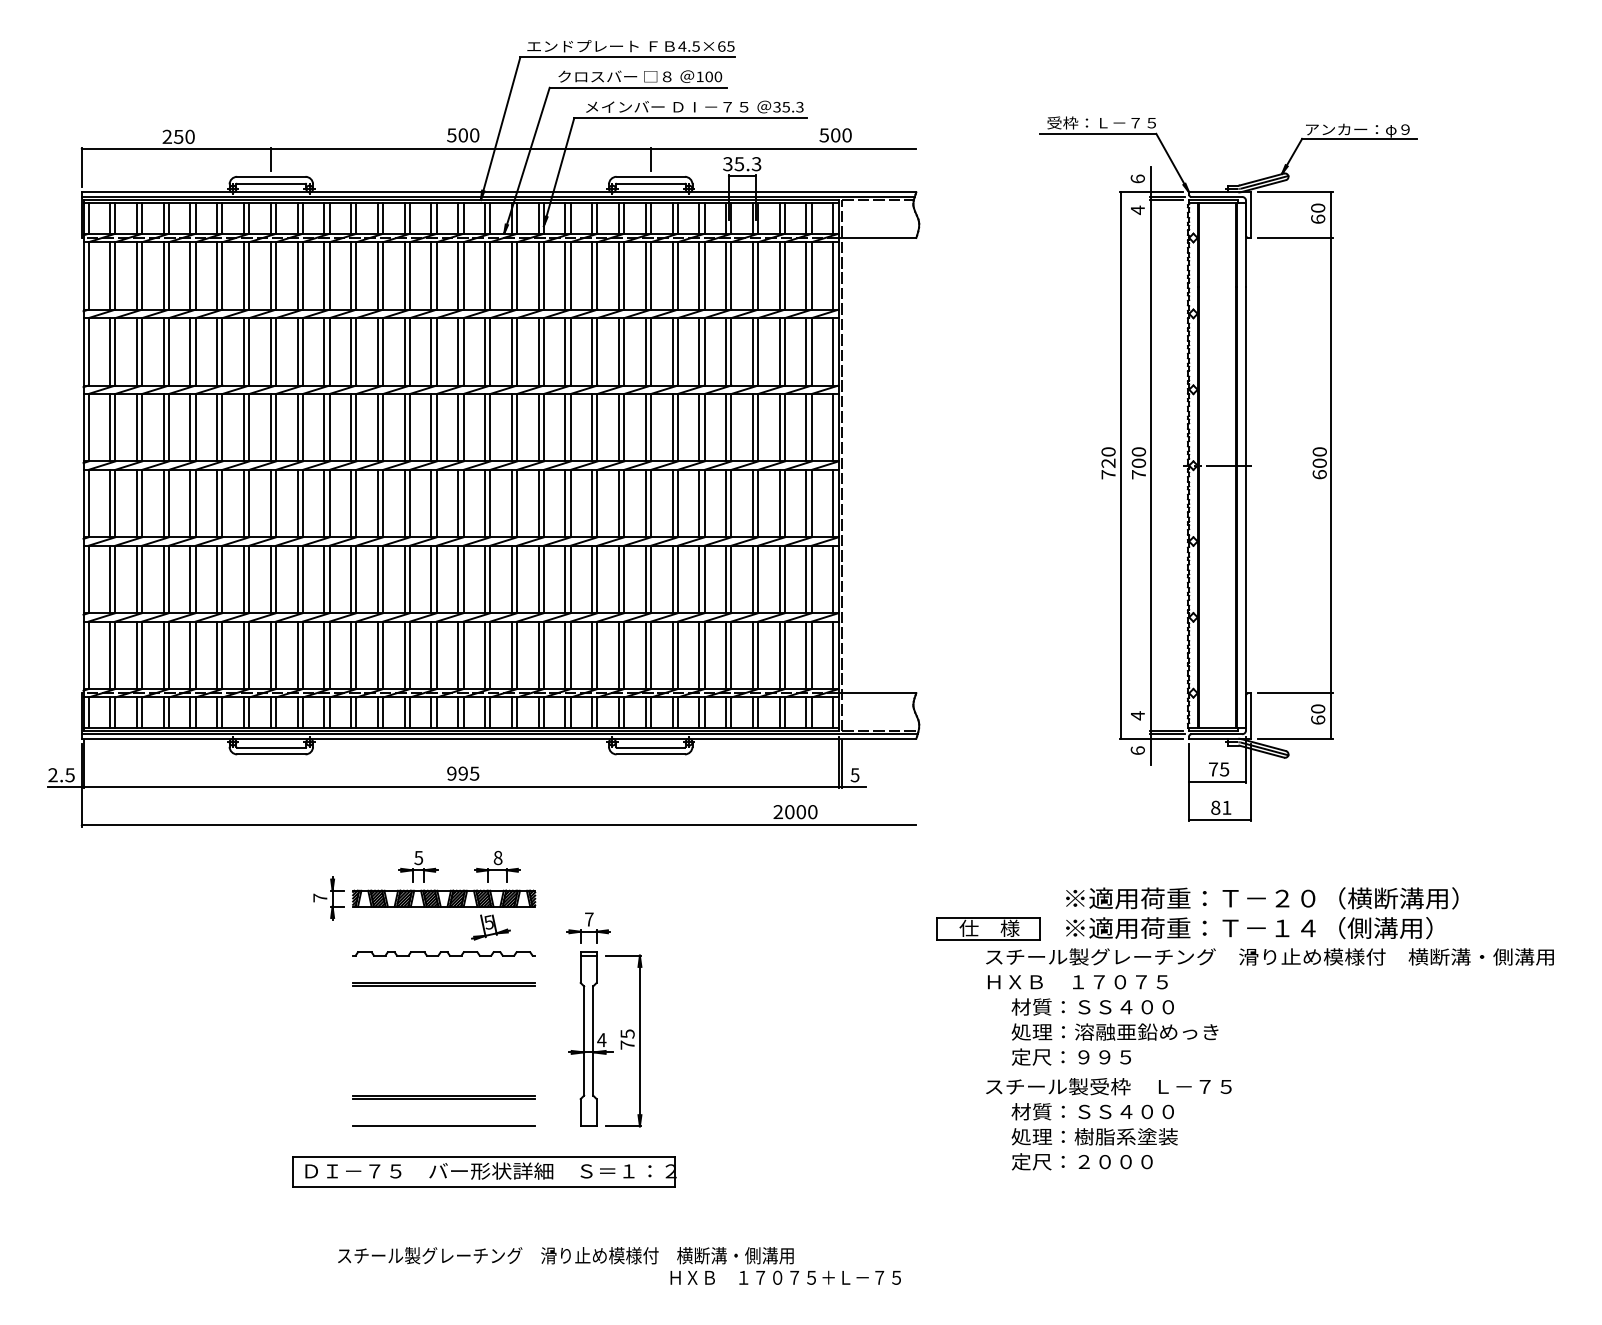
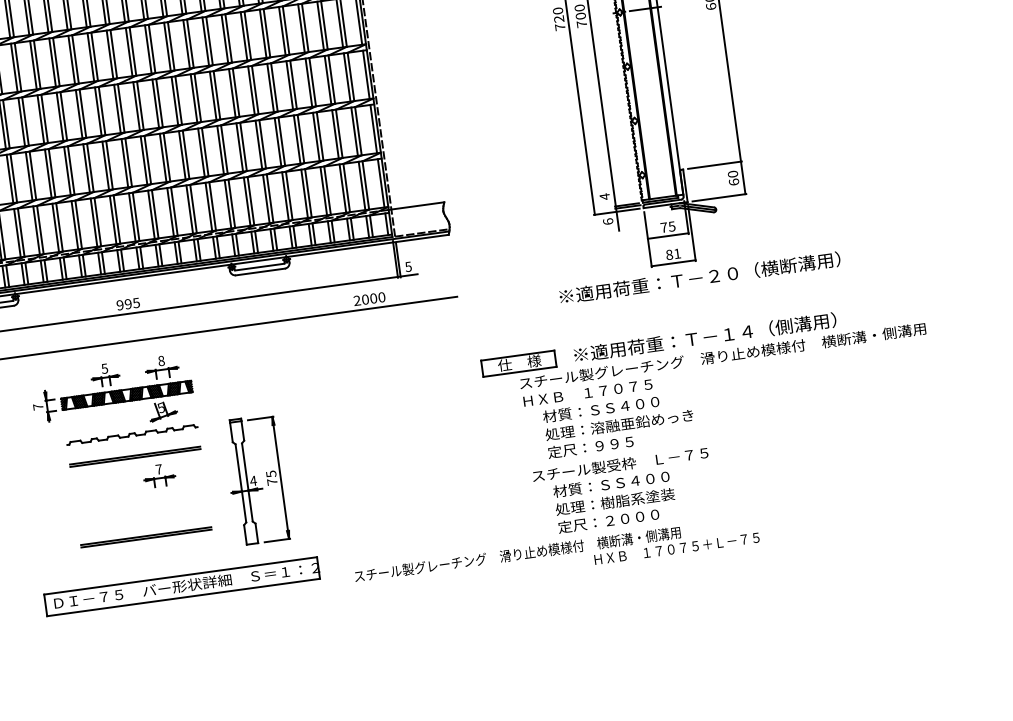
text: (1262, 898) -> (700, 278), moved
part: (588, 927) -> (159, 475), moved
line: (443, 1125) -> (148, 557), removed
text: (619, 1265) -> (556, 556), moved

